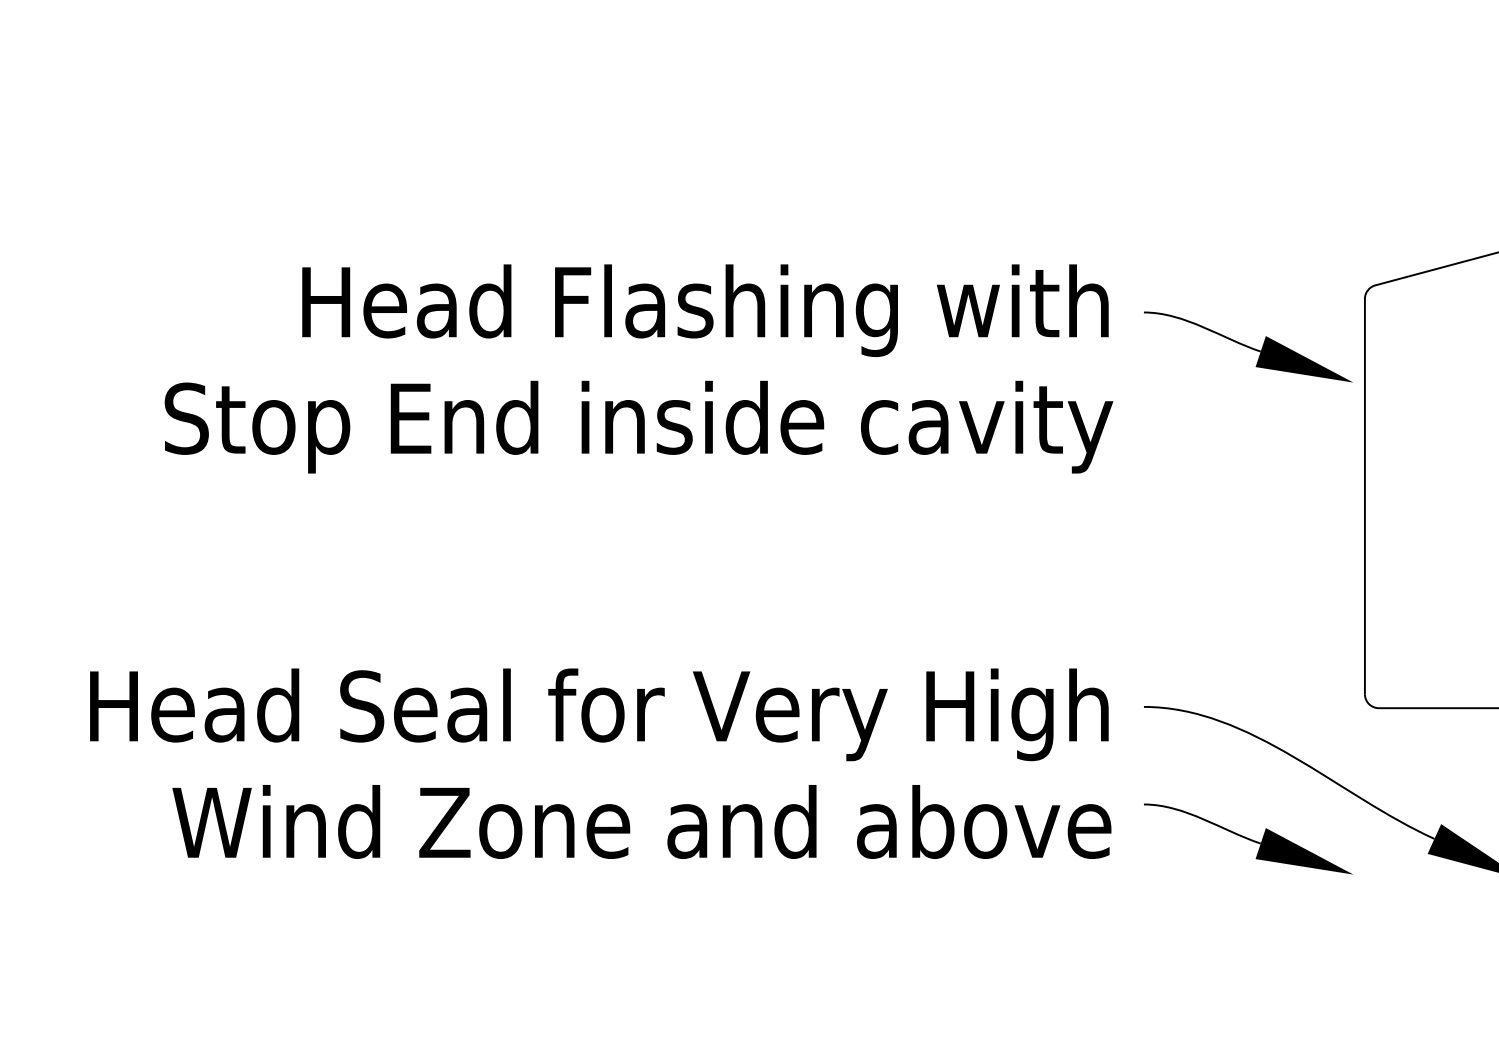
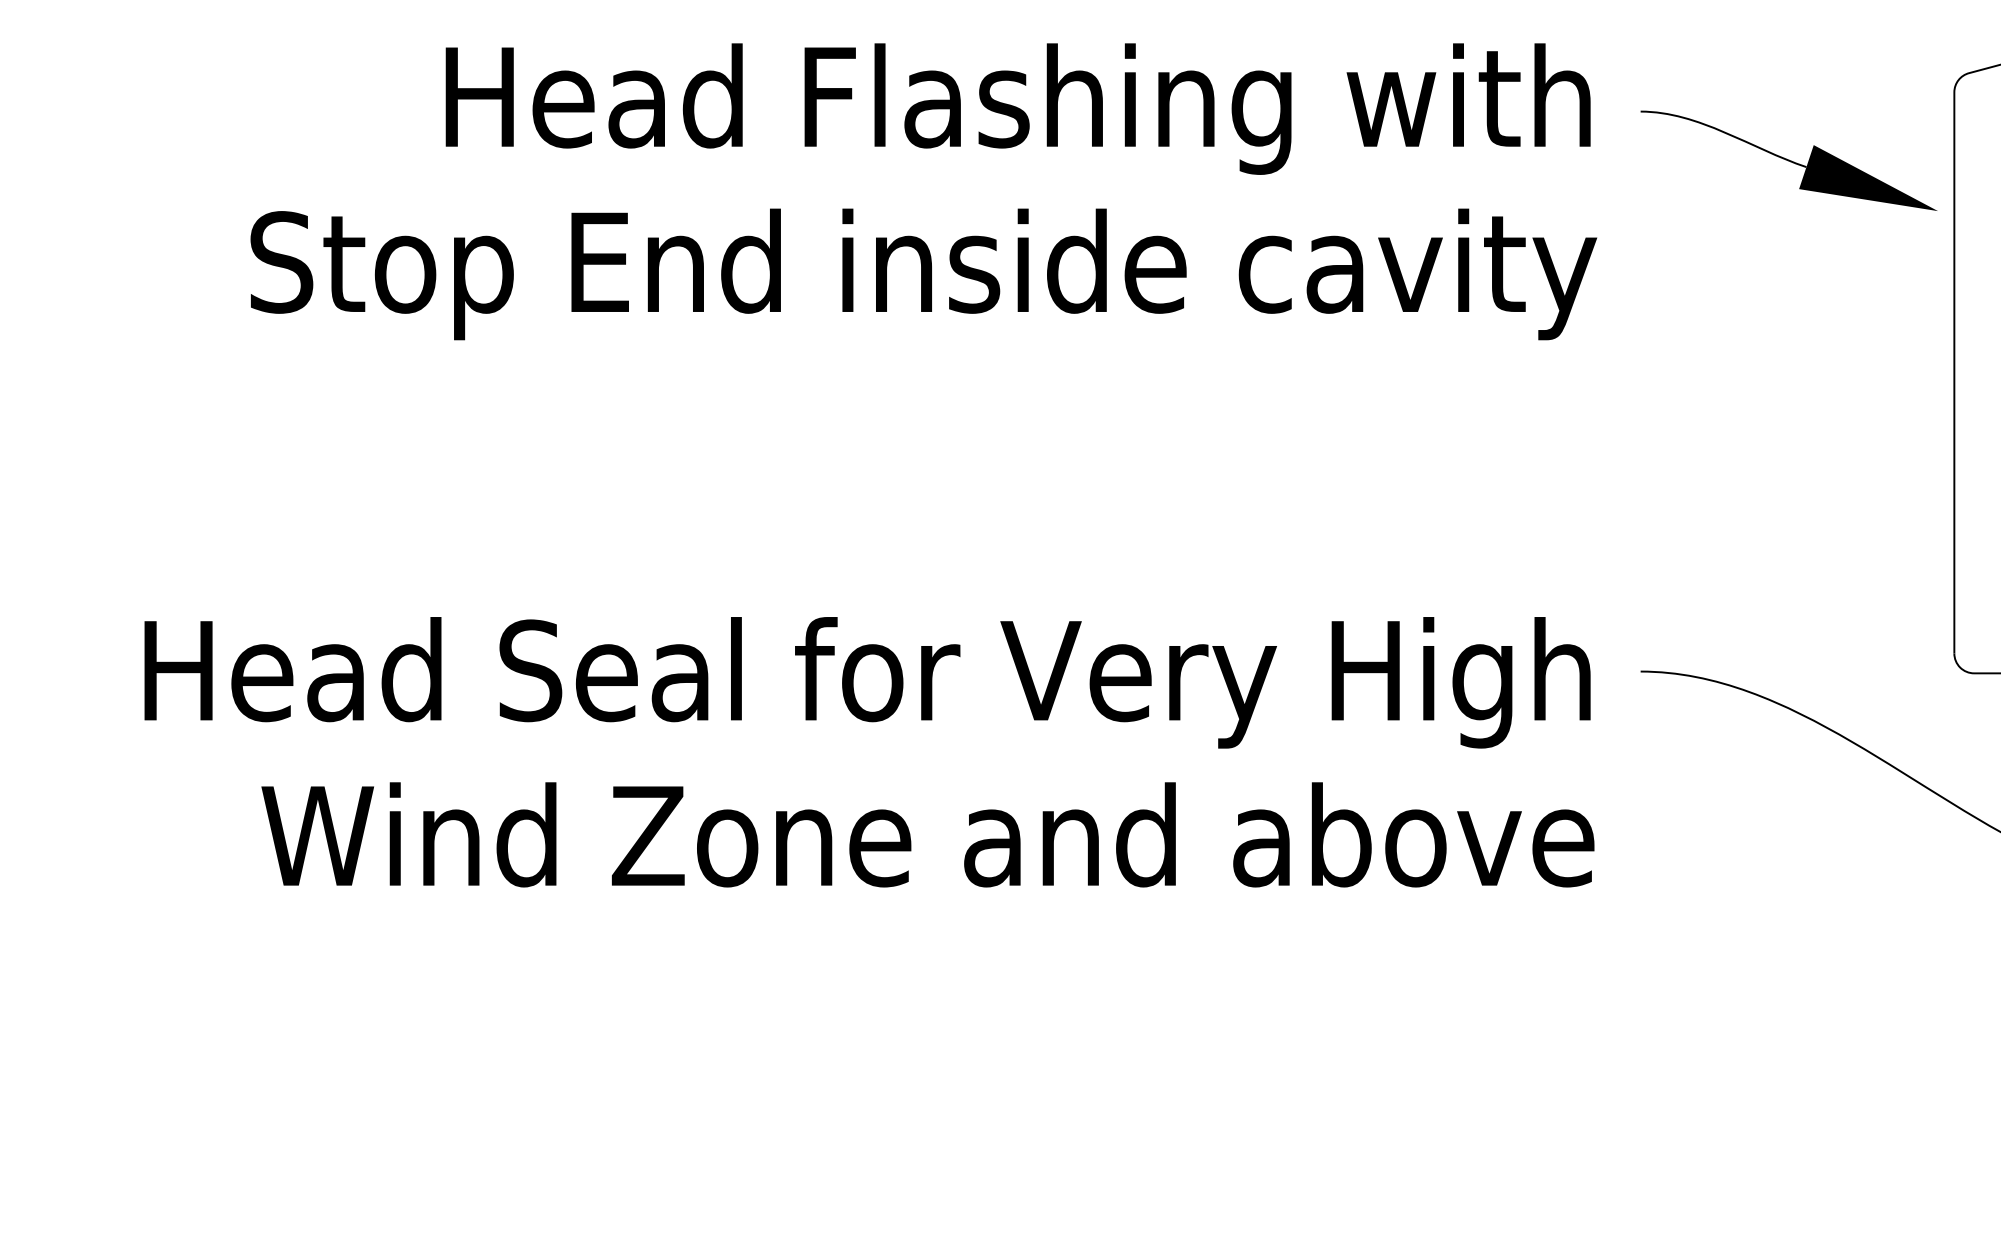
part: (1248, 838) -> (1789, 858), removed

